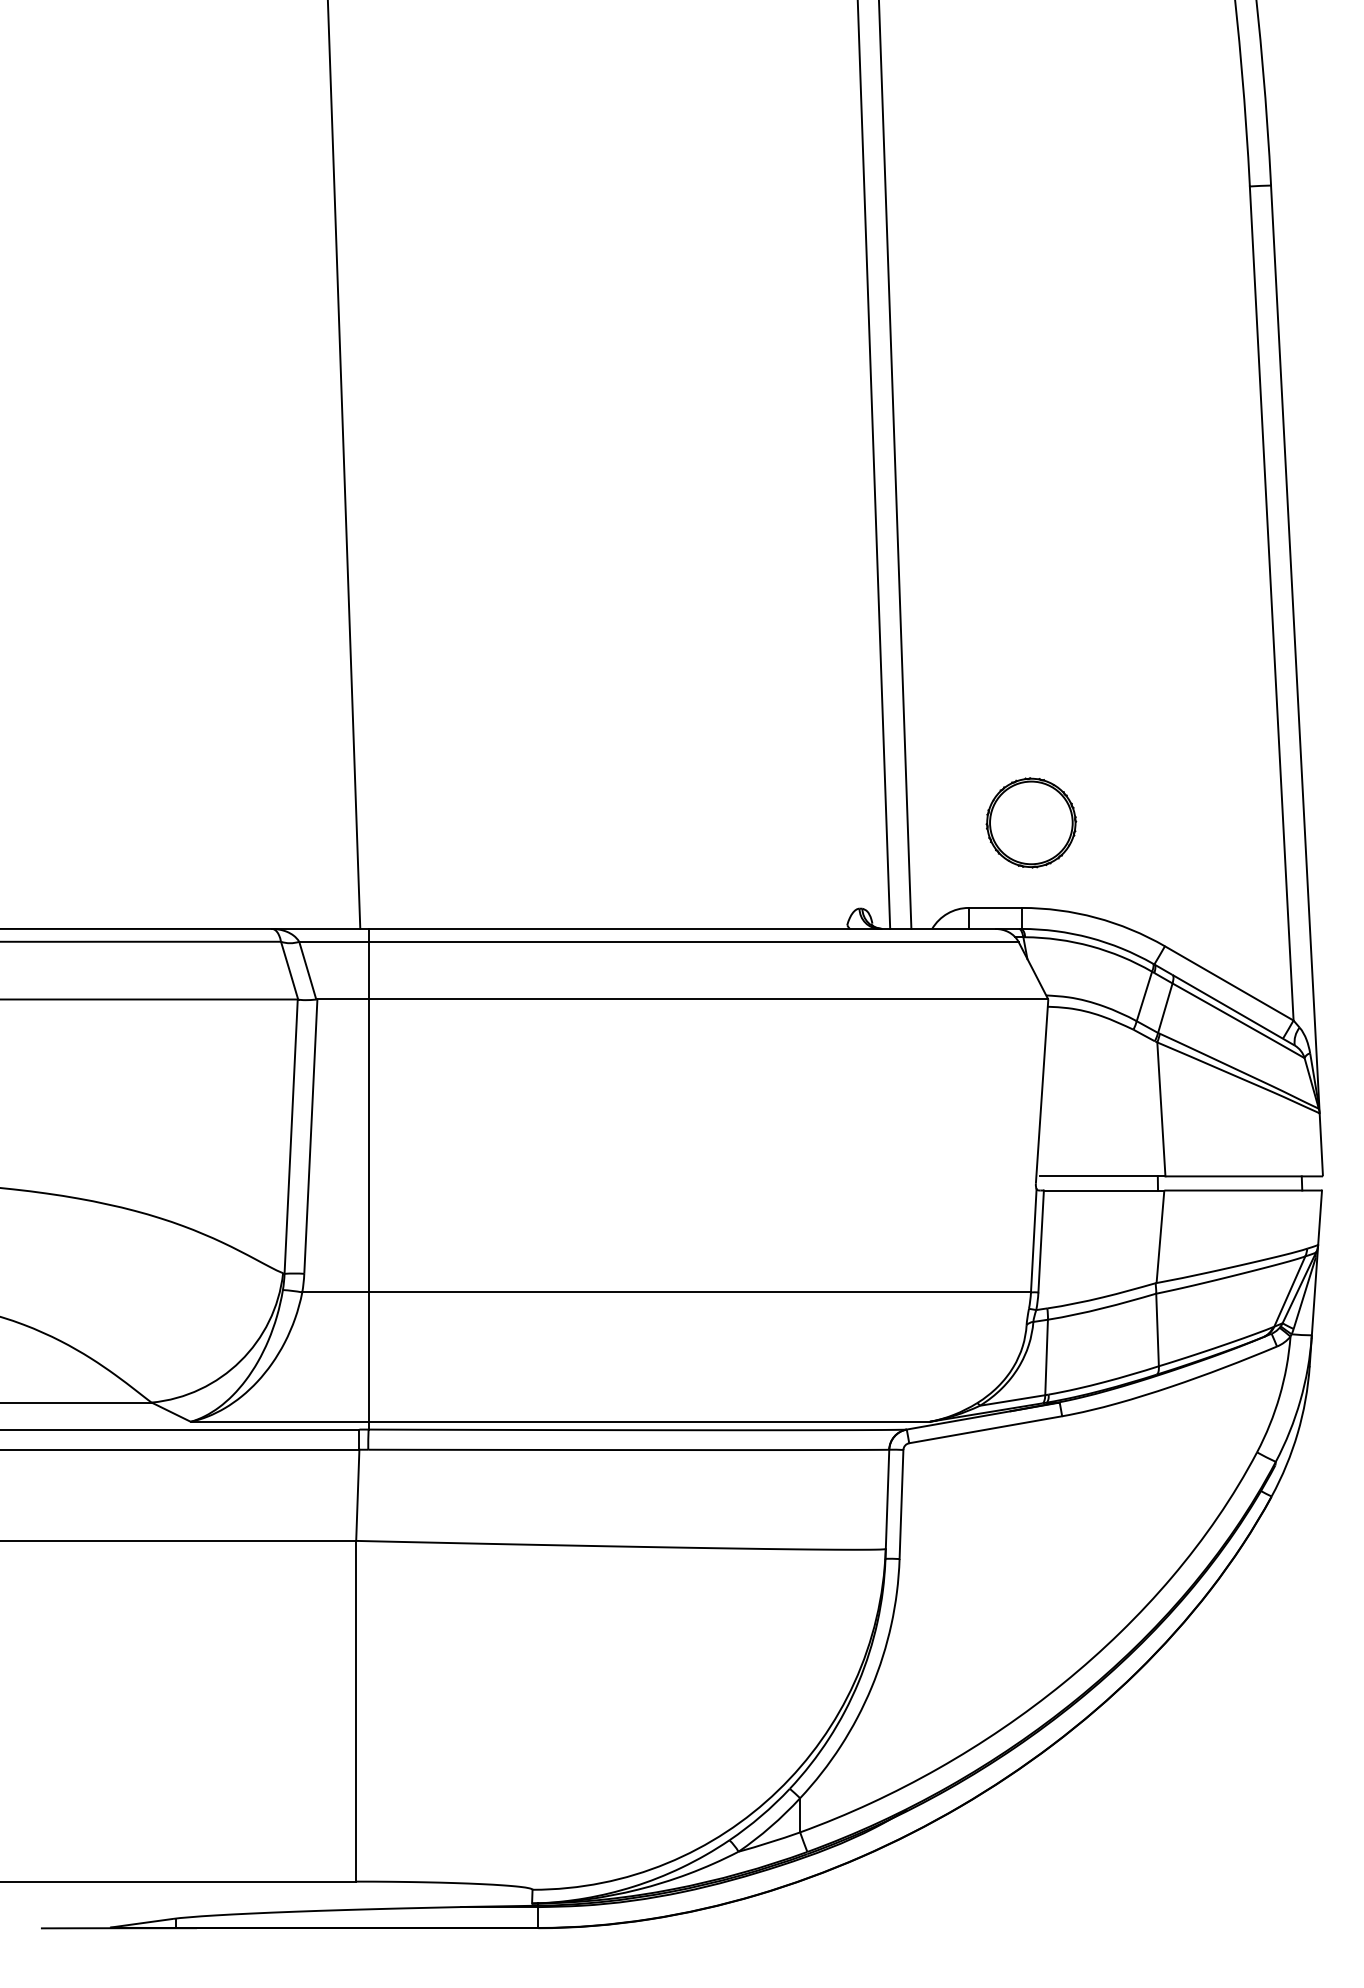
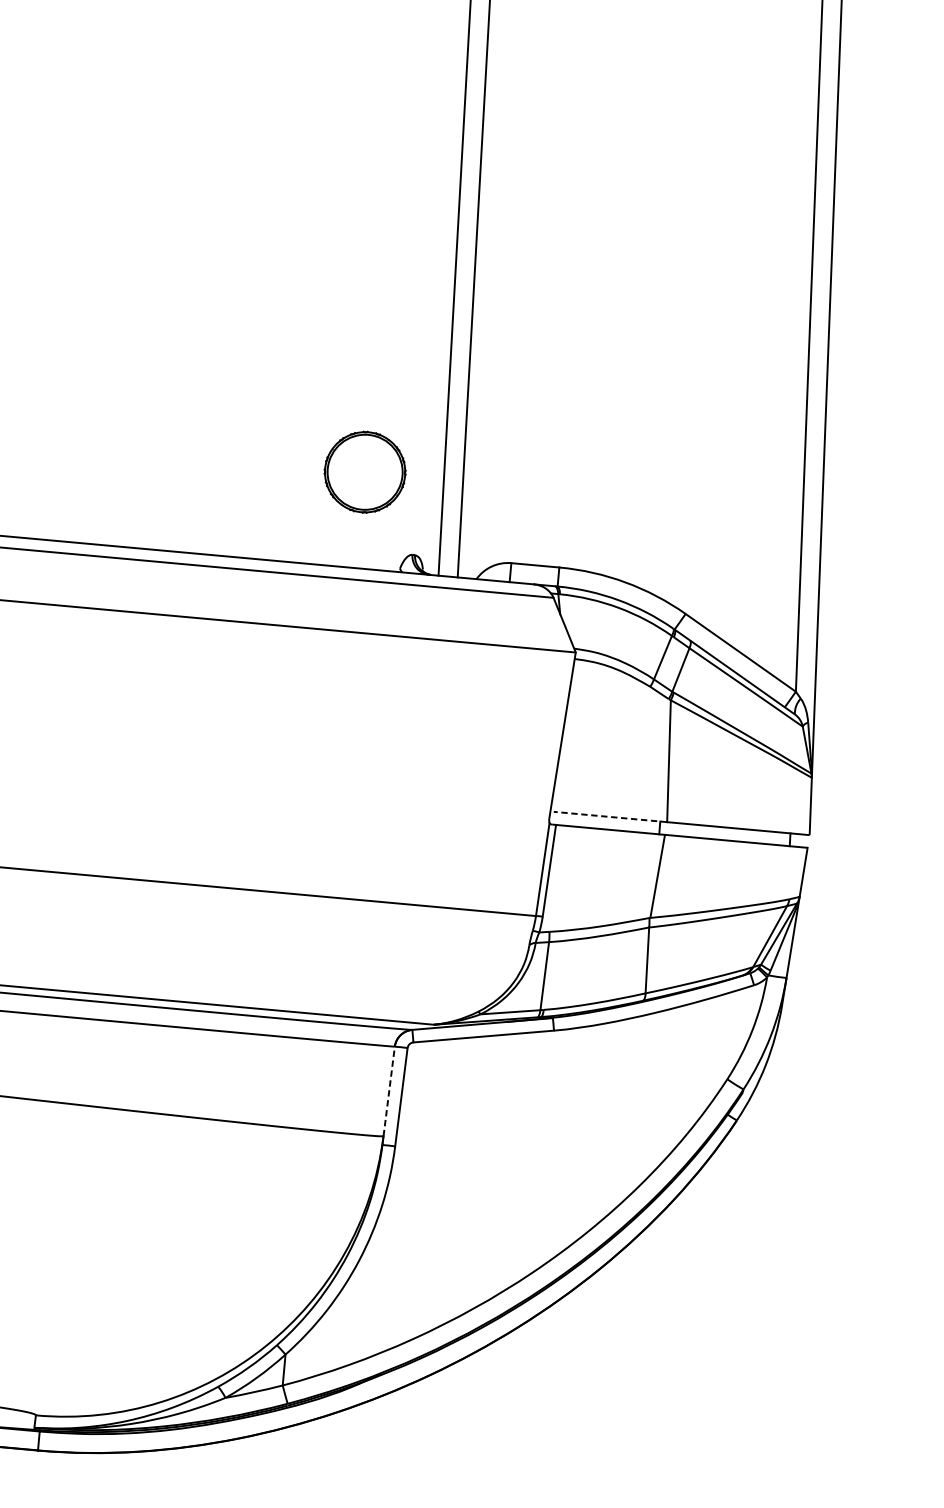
part: (1031, 822) -> (365, 471), moved
line: (1102, 1176) -> (610, 817), solid -> dashed
line: (887, 1499) -> (389, 1091), solid -> dashed

